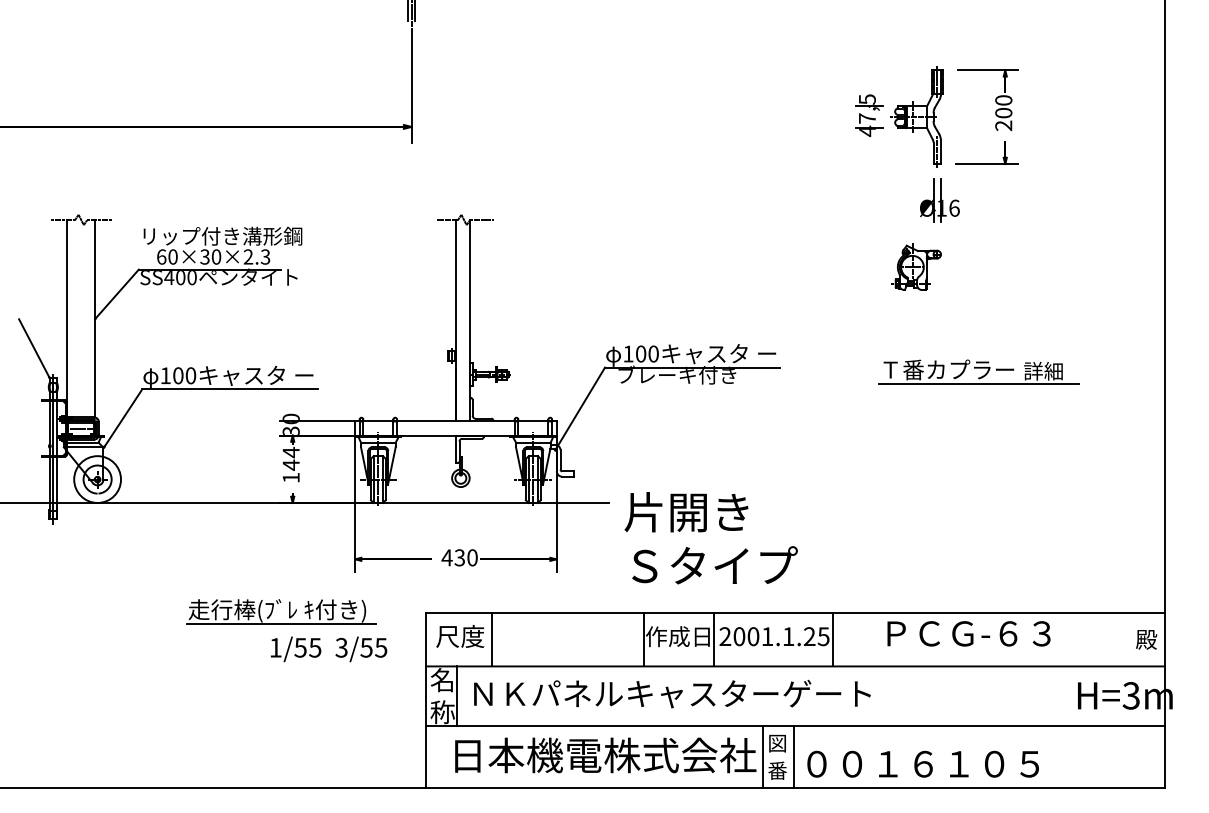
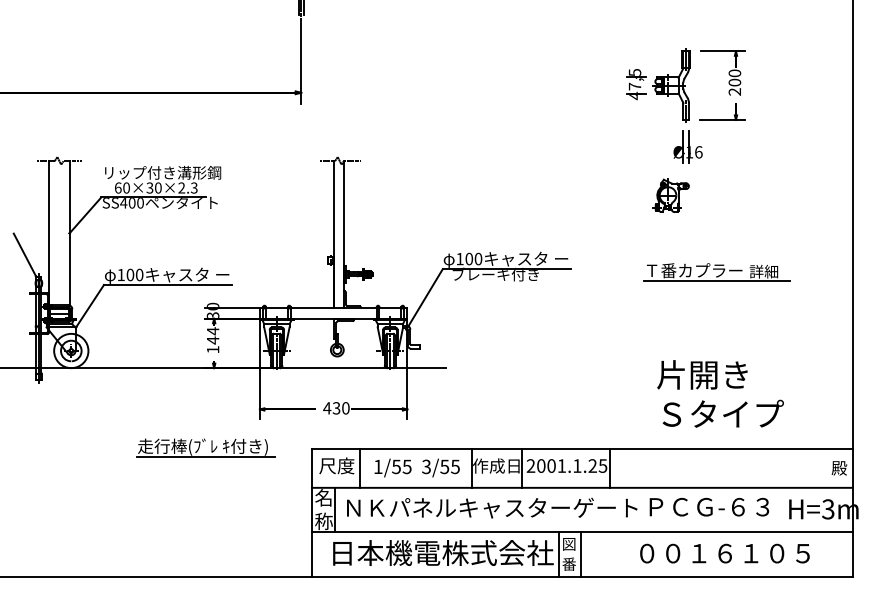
text: (710, 538) -> (720, 394), moved
text: (968, 633) -> (709, 506), moved
text: (329, 649) -> (417, 468), moved
text: (922, 763) -> (724, 553), moved

